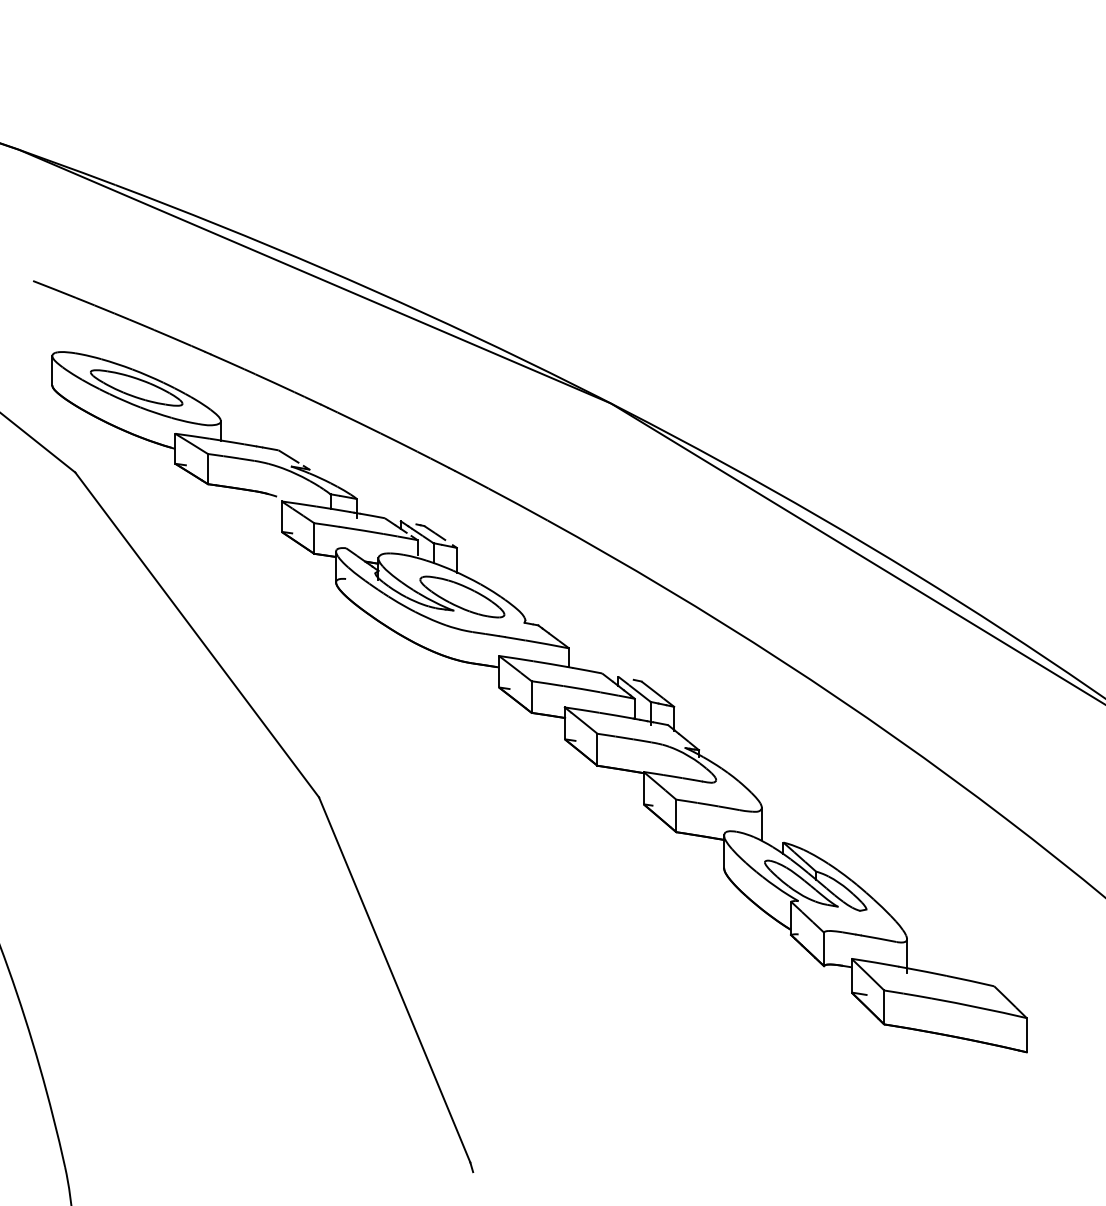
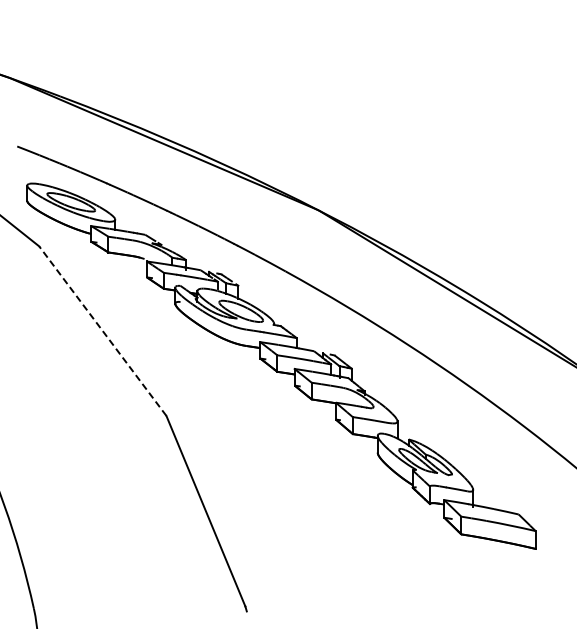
line: (196, 635) -> (102, 331), solid -> dashed

